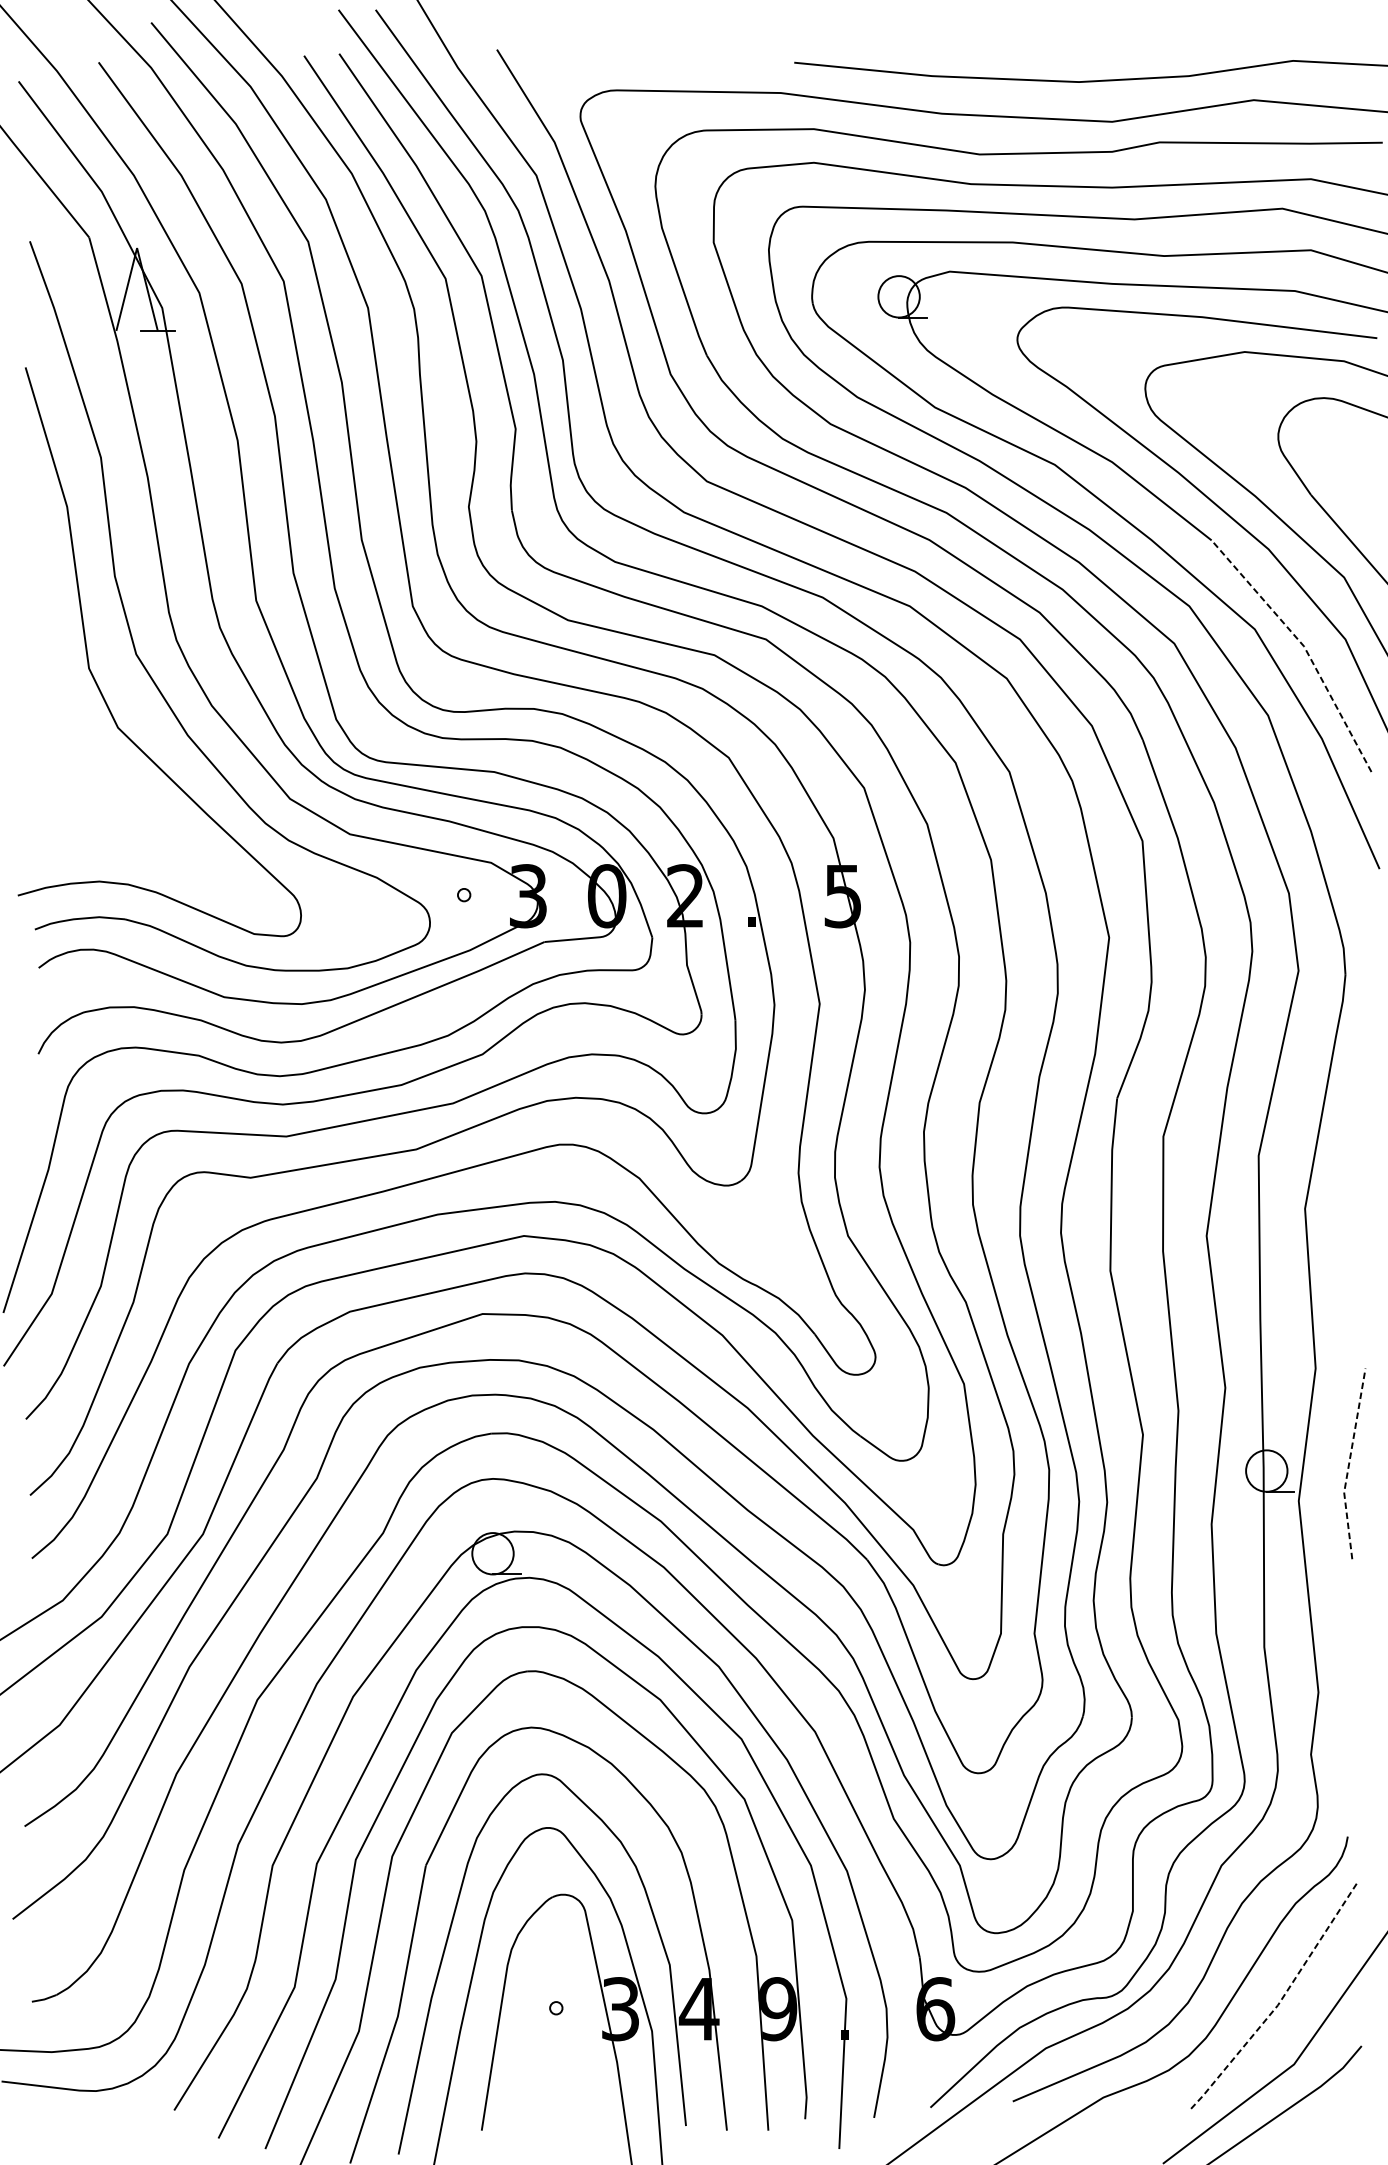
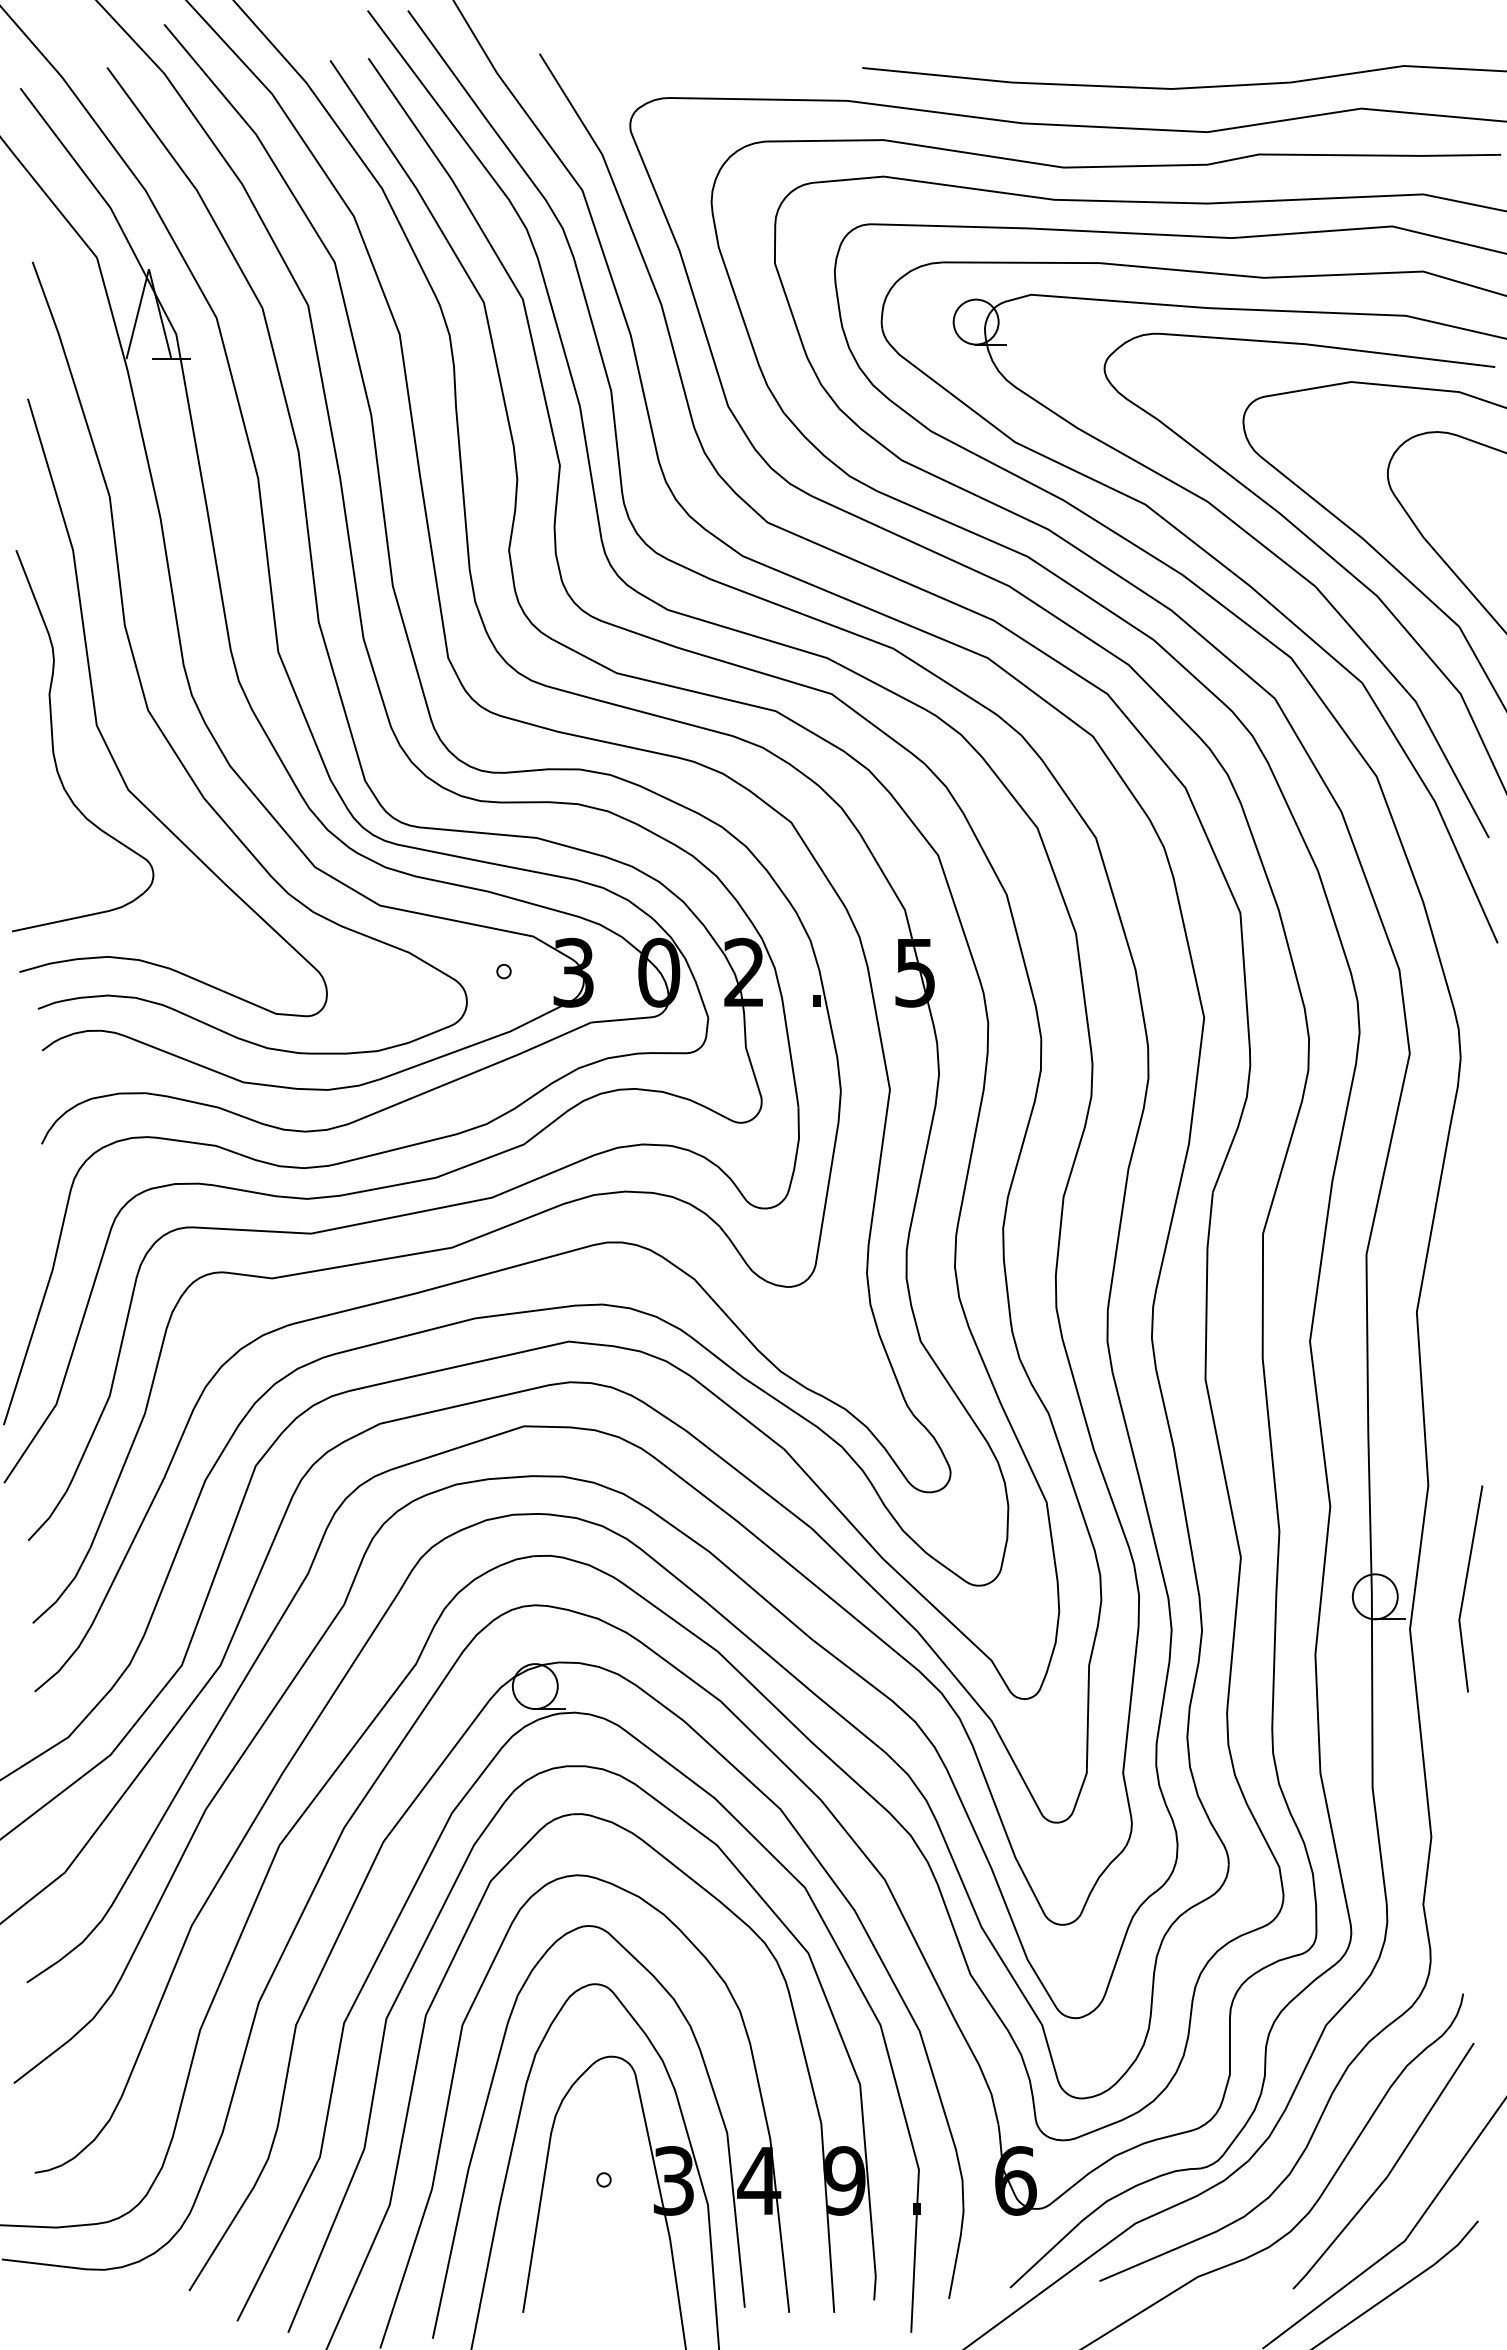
line: (1303, 646) -> (1415, 701), dashed -> solid
curve: (49, 683) -> (53, 741), added
line: (1348, 1463) -> (1464, 1588), dashed -> solid
line: (1280, 2000) -> (1390, 2171), dashed -> solid

